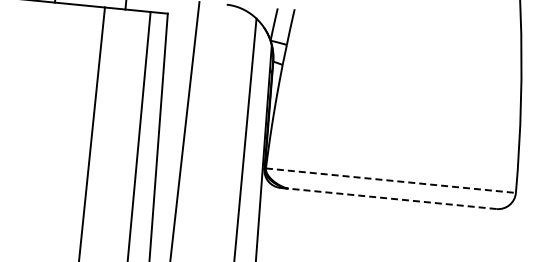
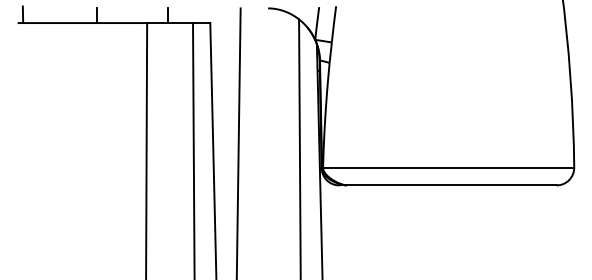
line: (390, 180) -> (448, 167), dashed -> solid
line: (388, 198) -> (447, 185), dashed -> solid

